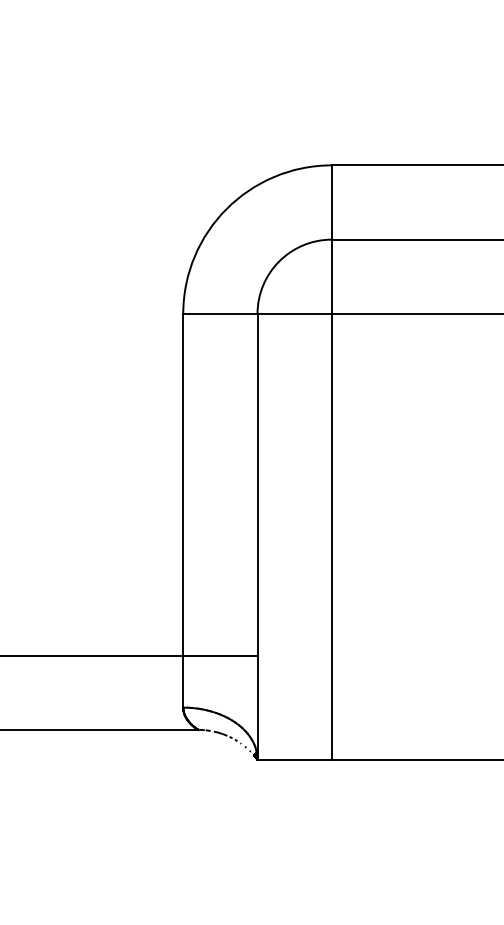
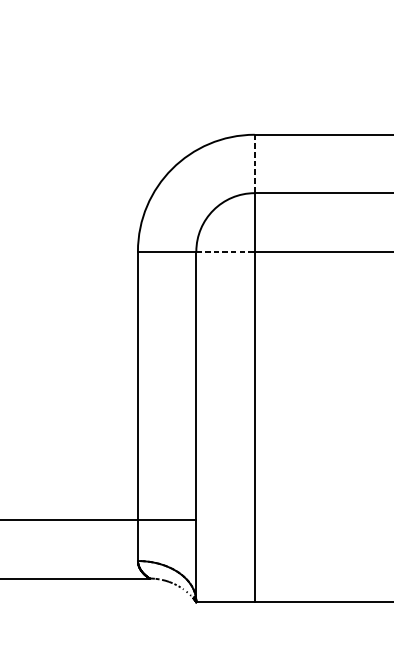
line: (331, 202) -> (254, 163), solid -> dashed
line: (295, 313) -> (226, 251), solid -> dashed

